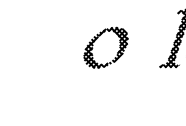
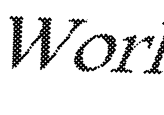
hatch: (53, 40) -> (47, 43), added
hatch: (146, 47) -> (132, 54), added

